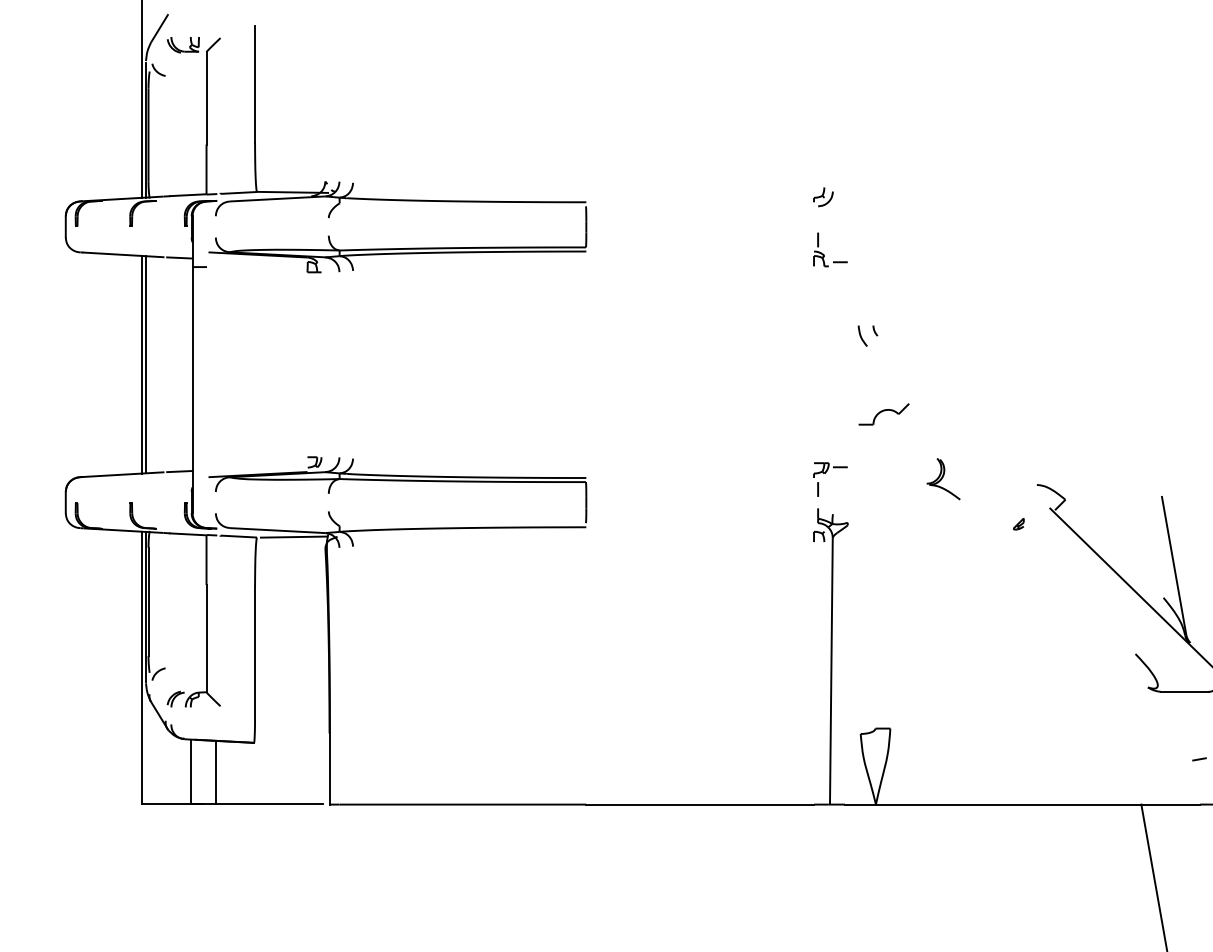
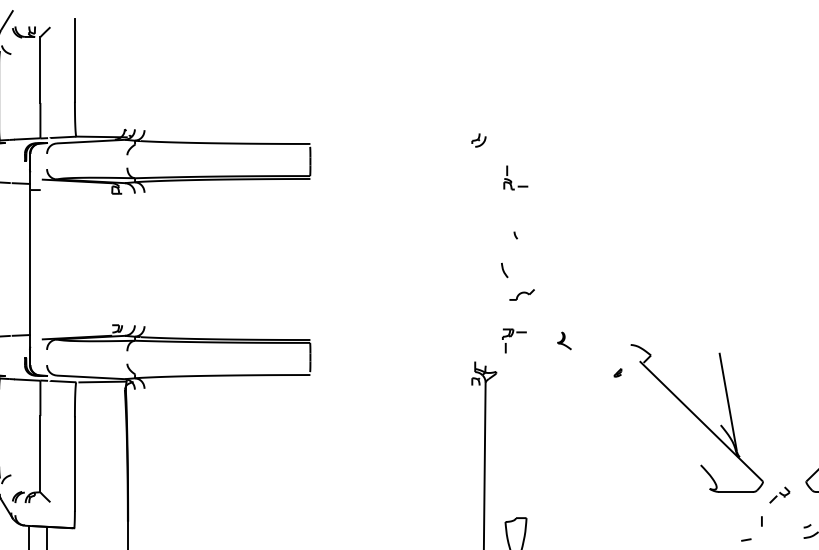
part: (824, 254) -> (511, 181), moved
curve: (861, 335) -> (503, 269), moved
part: (883, 414) -> (521, 294), size x0.7
part: (825, 473) -> (511, 336), moved
part: (943, 479) -> (564, 341), size x0.6

